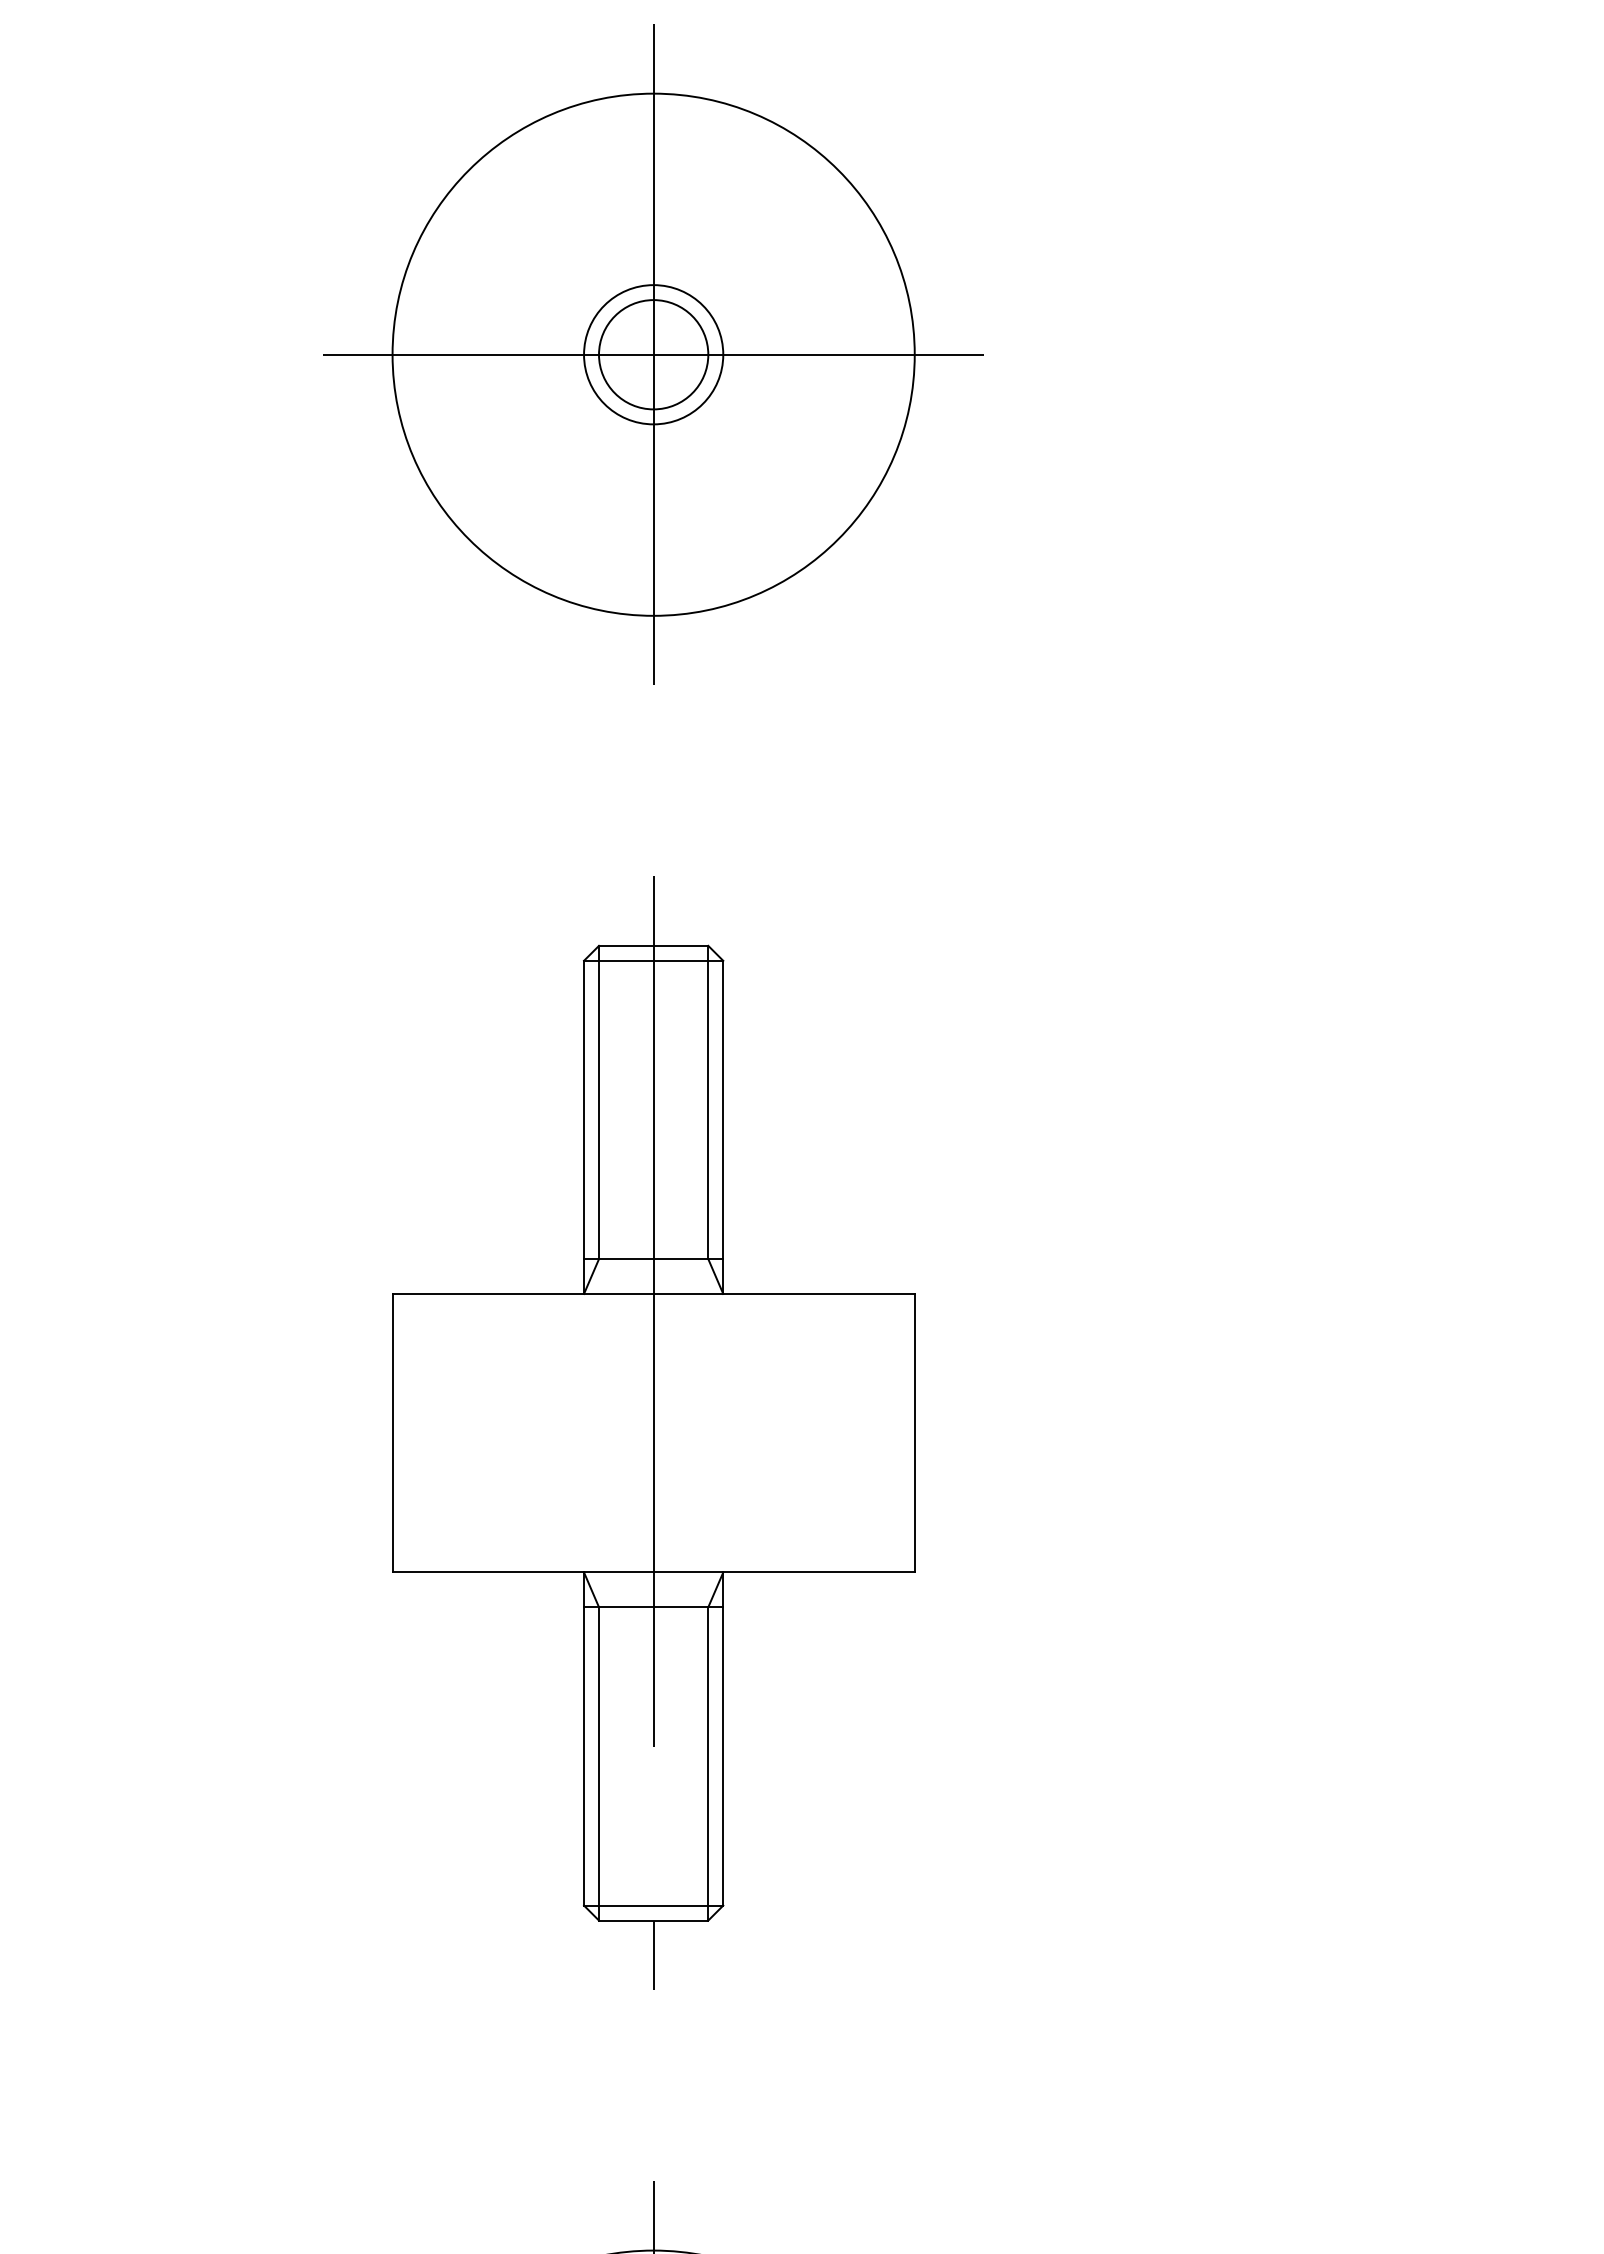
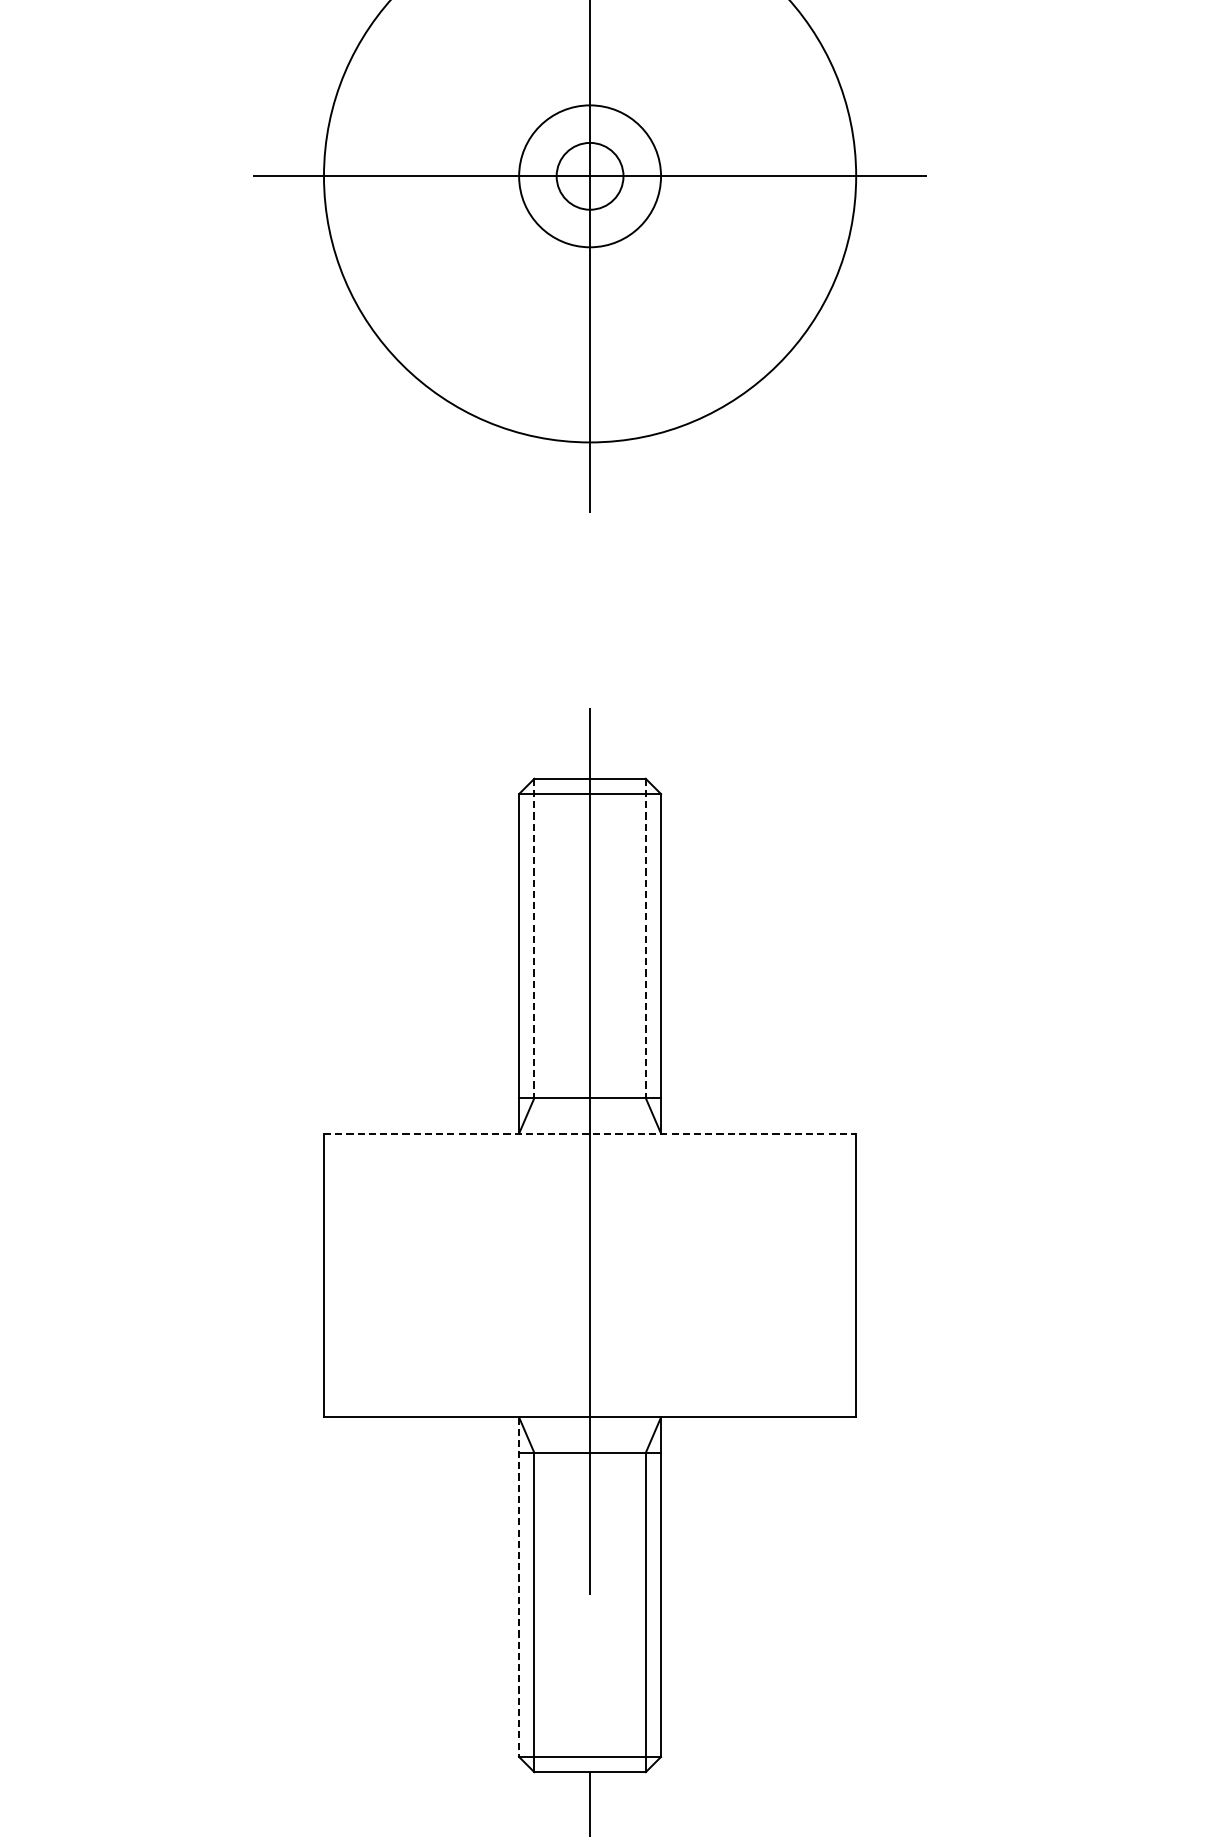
circle: (653, 354) -> (589, 176), size x0.6
line: (599, 1102) -> (534, 938), solid -> dashed
line: (708, 1102) -> (645, 938), solid -> dashed
line: (654, 1293) -> (590, 1133), solid -> dashed
line: (584, 1739) -> (519, 1587), solid -> dashed

